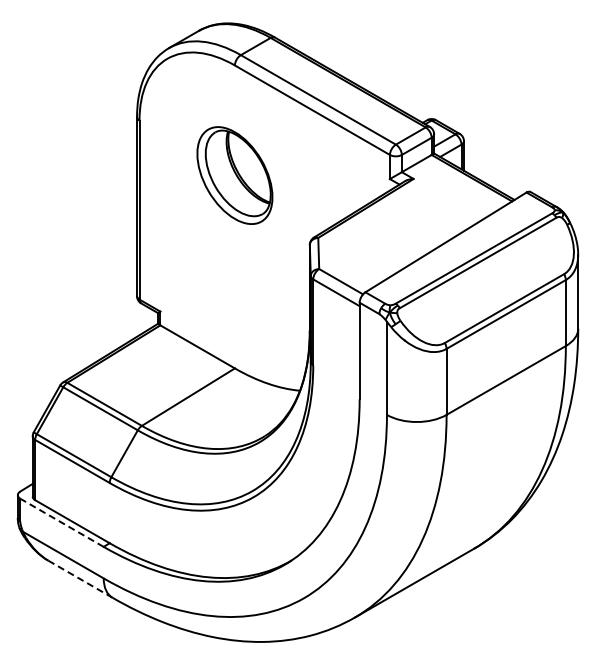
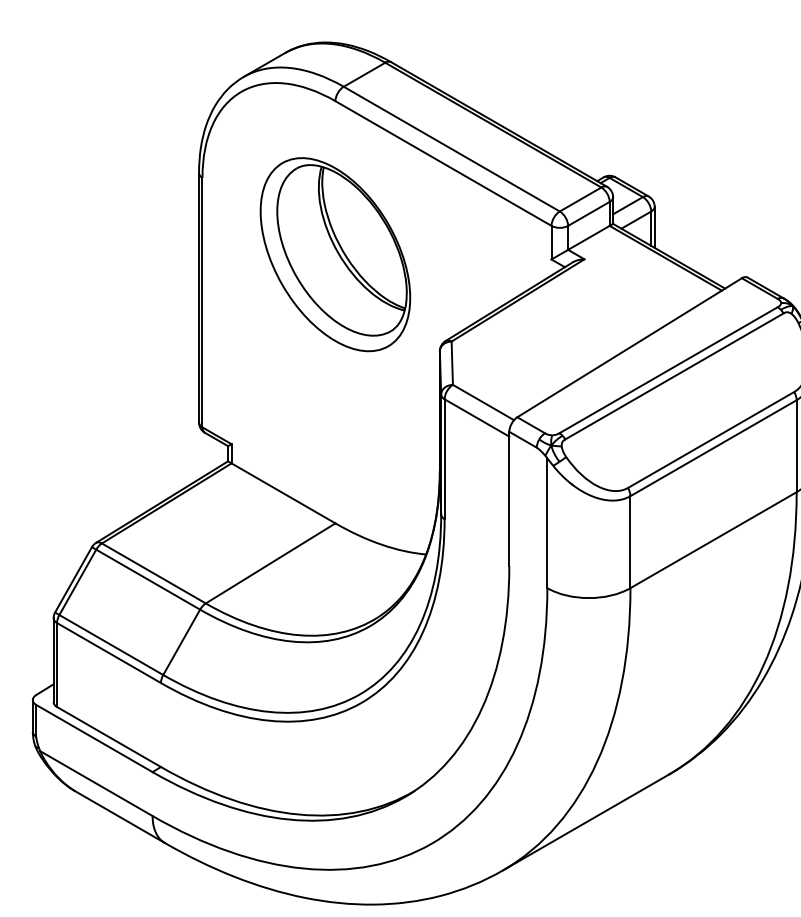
part: (234, 175) -> (334, 254), size x1.43
line: (61, 522) -> (93, 738), dashed -> solid
line: (80, 579) -> (120, 817), dashed -> solid

